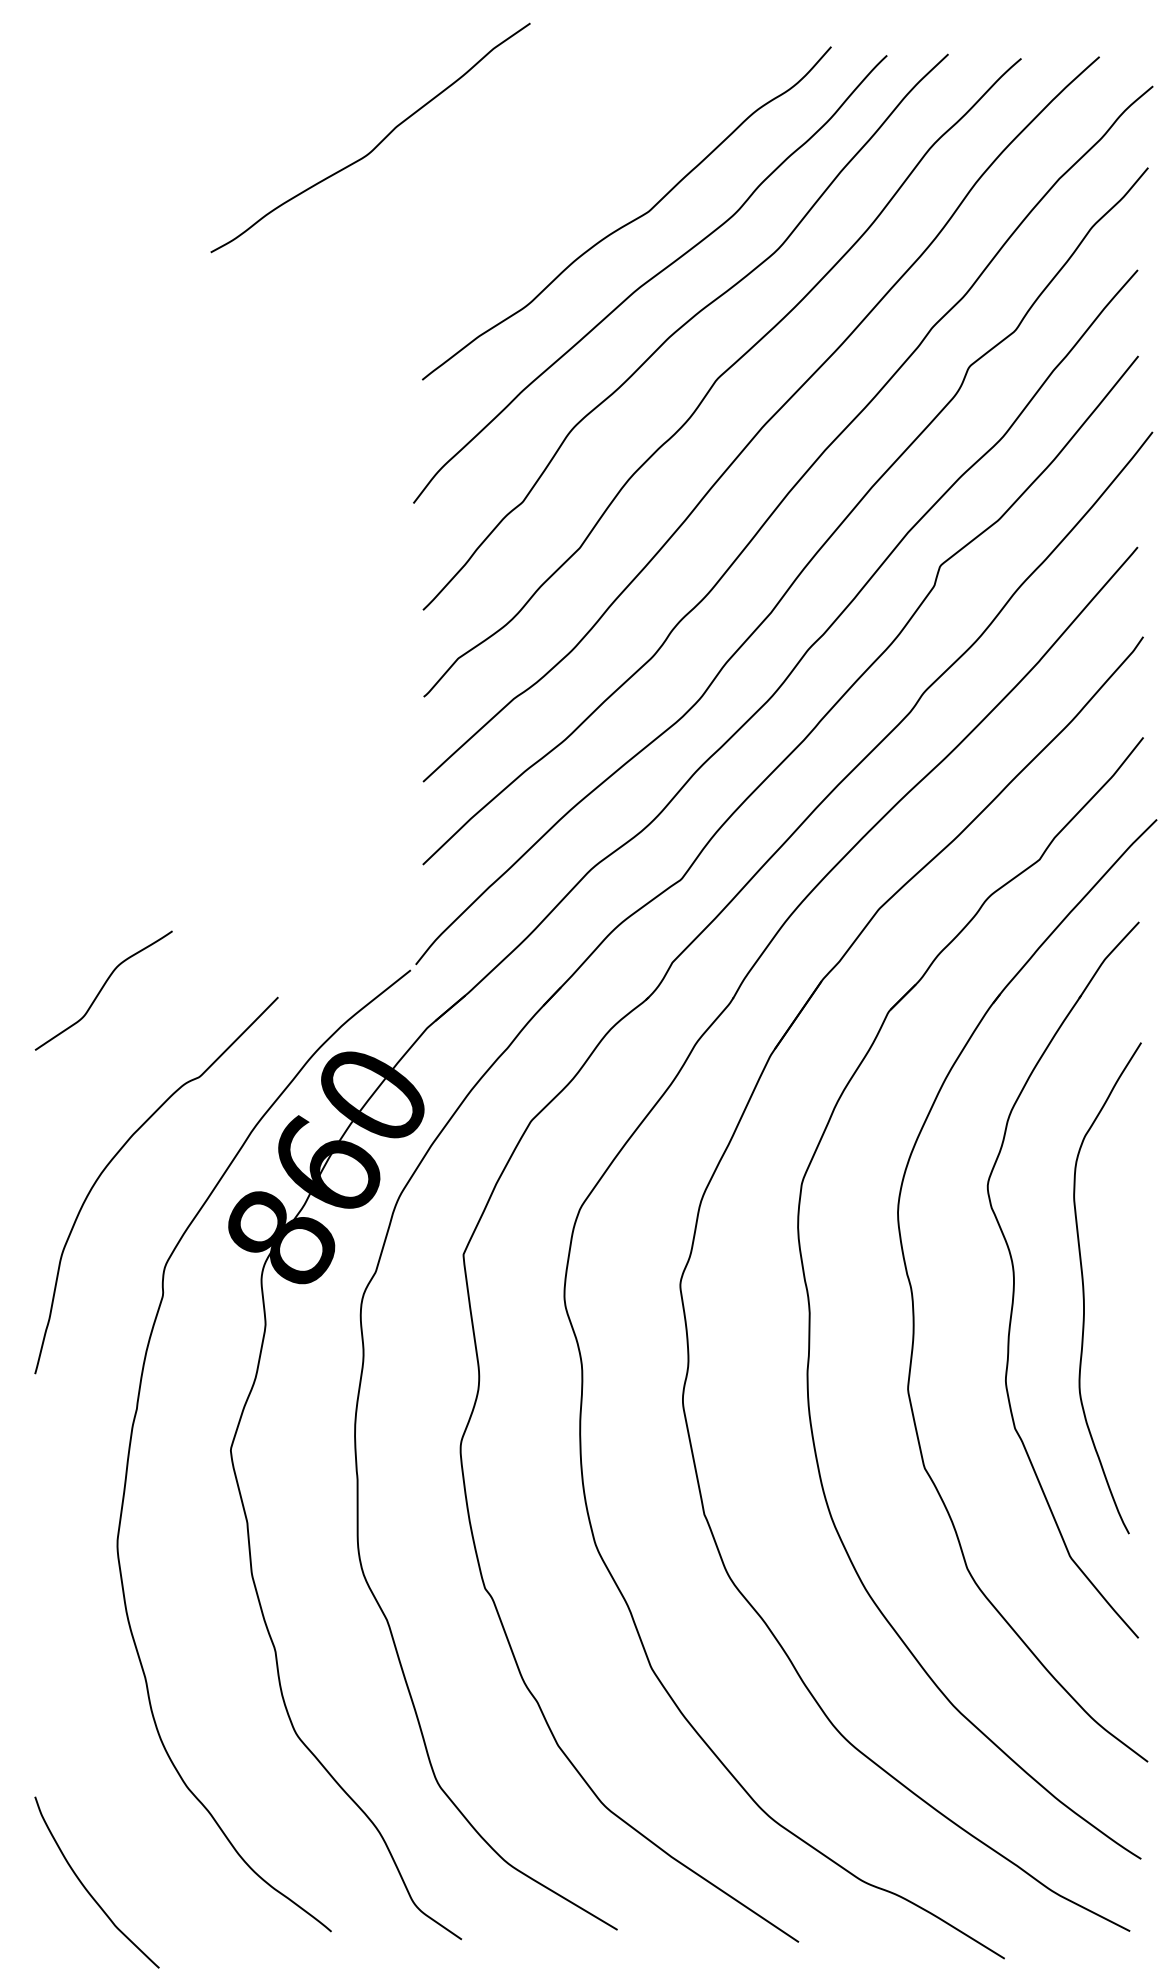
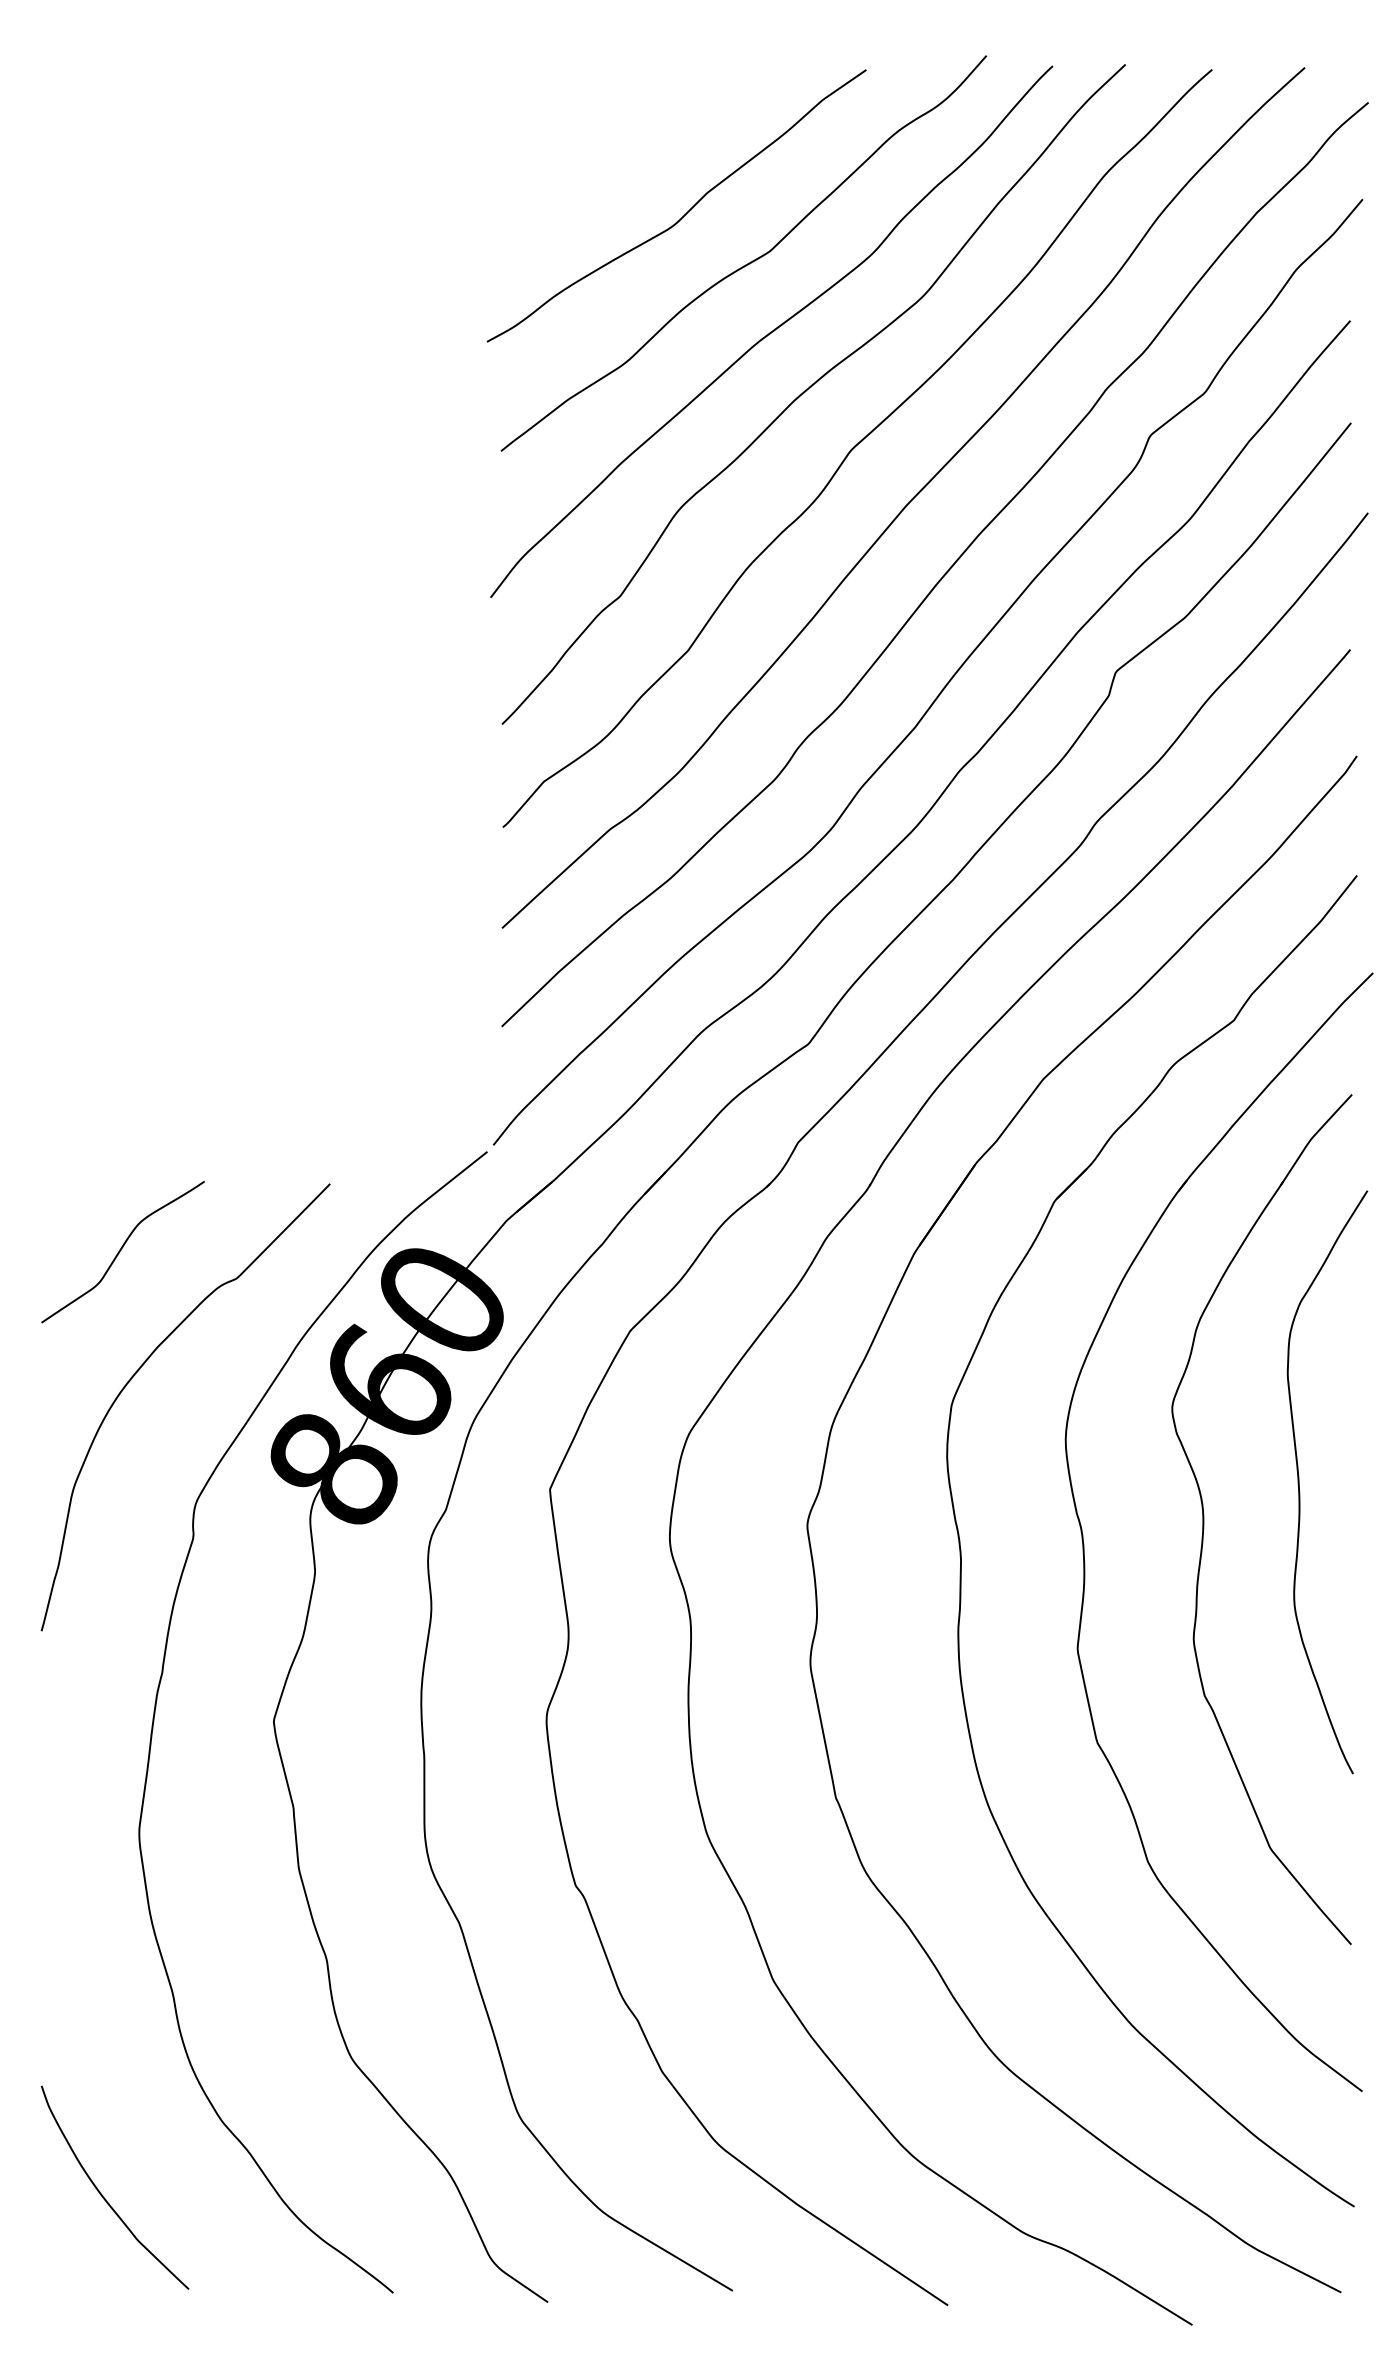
curve: (377, 144) -> (685, 213), moved
curve: (101, 991) -> (120, 1252), moved
curve: (1083, 1288) -> (1299, 1482), moved
curve: (87, 1889) -> (103, 2195), moved

